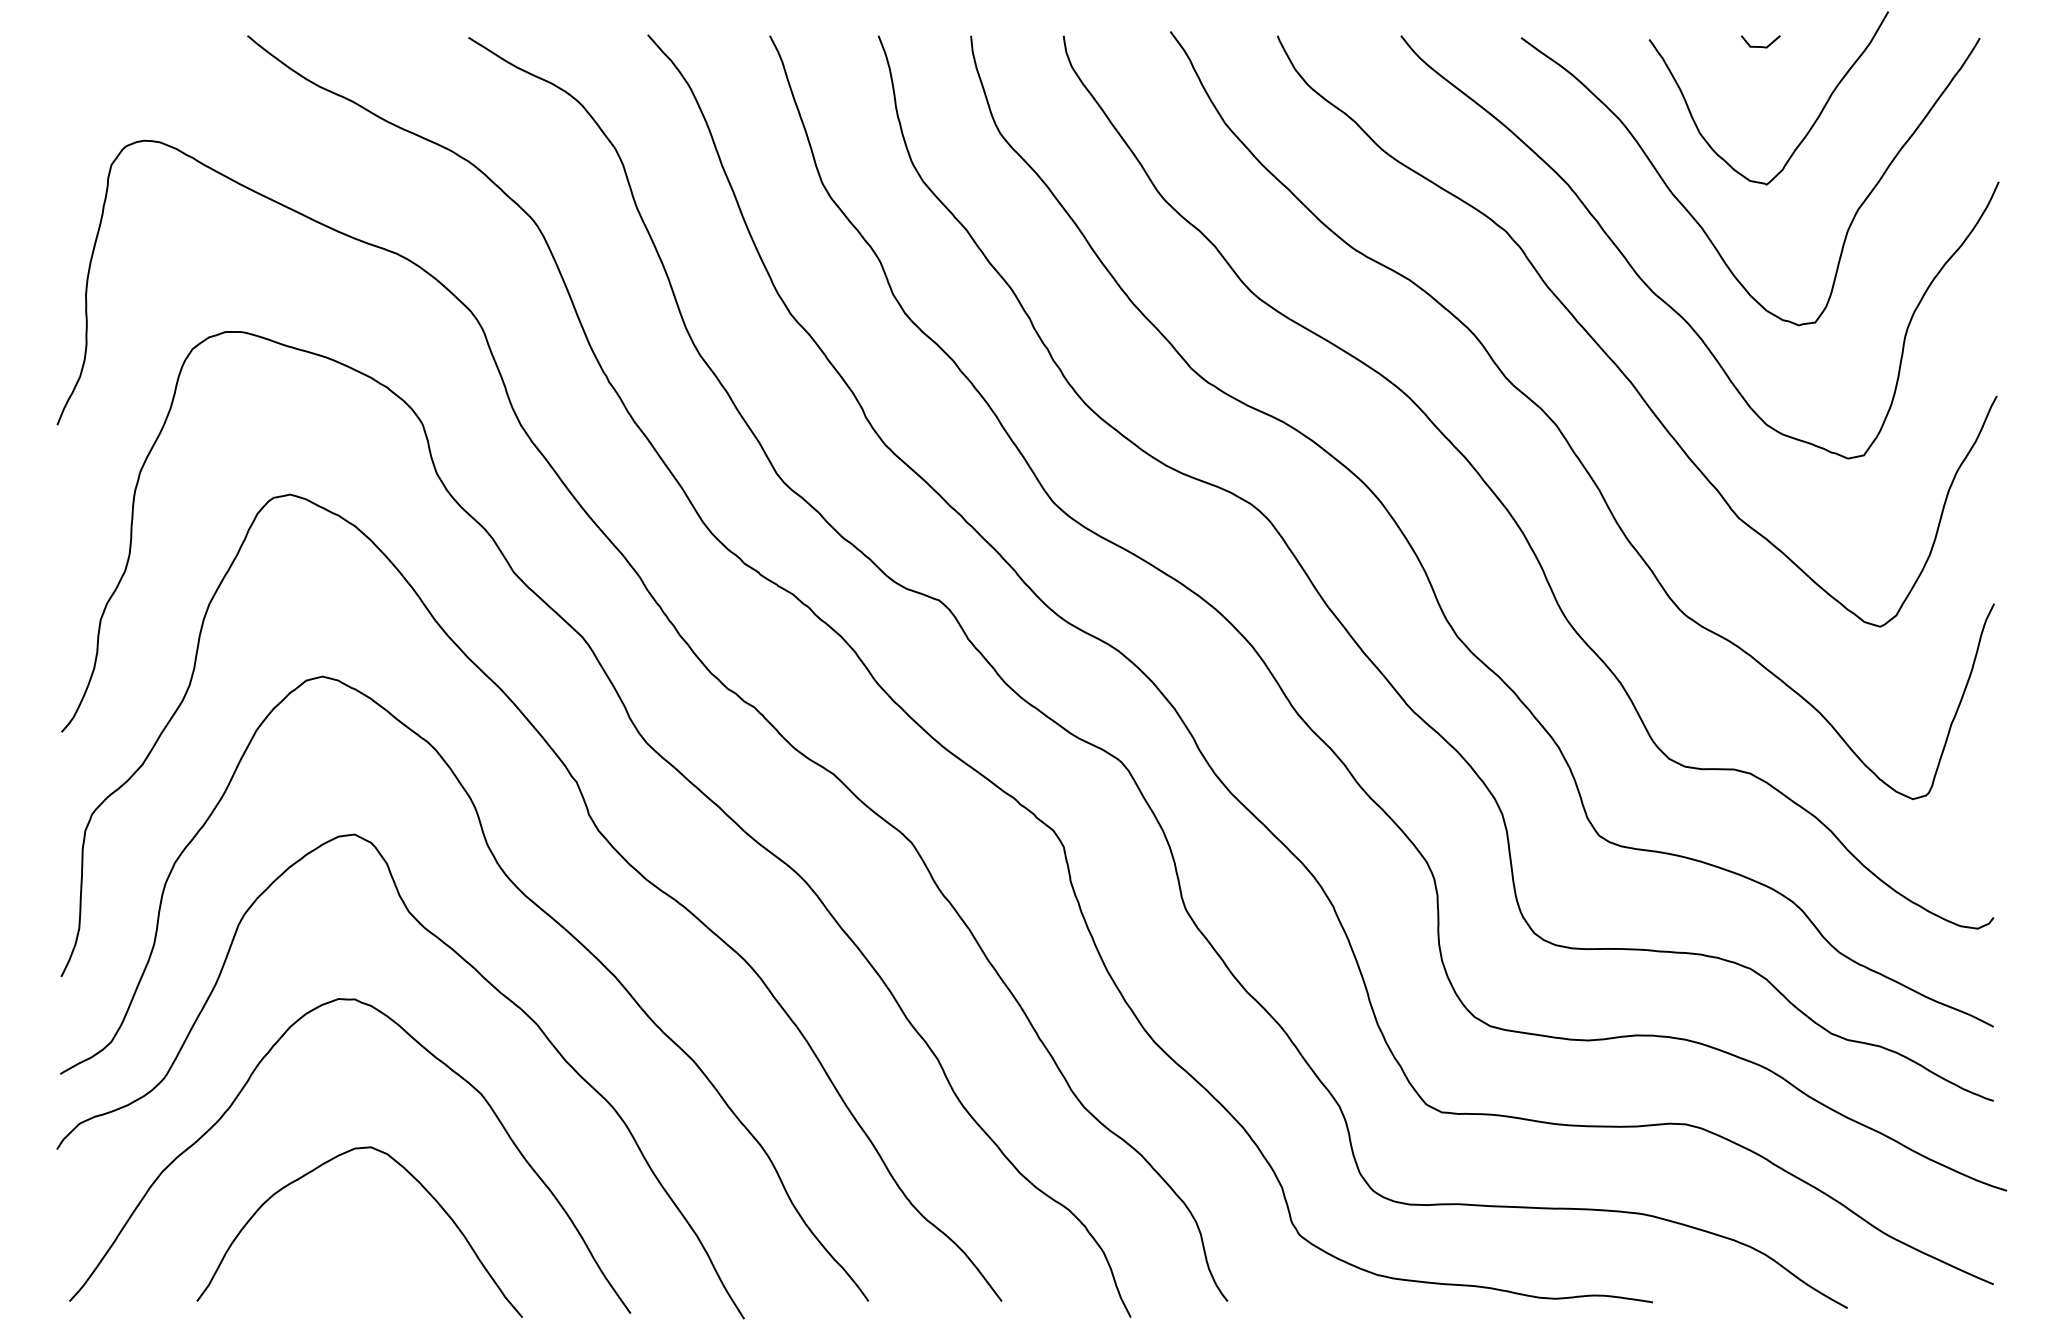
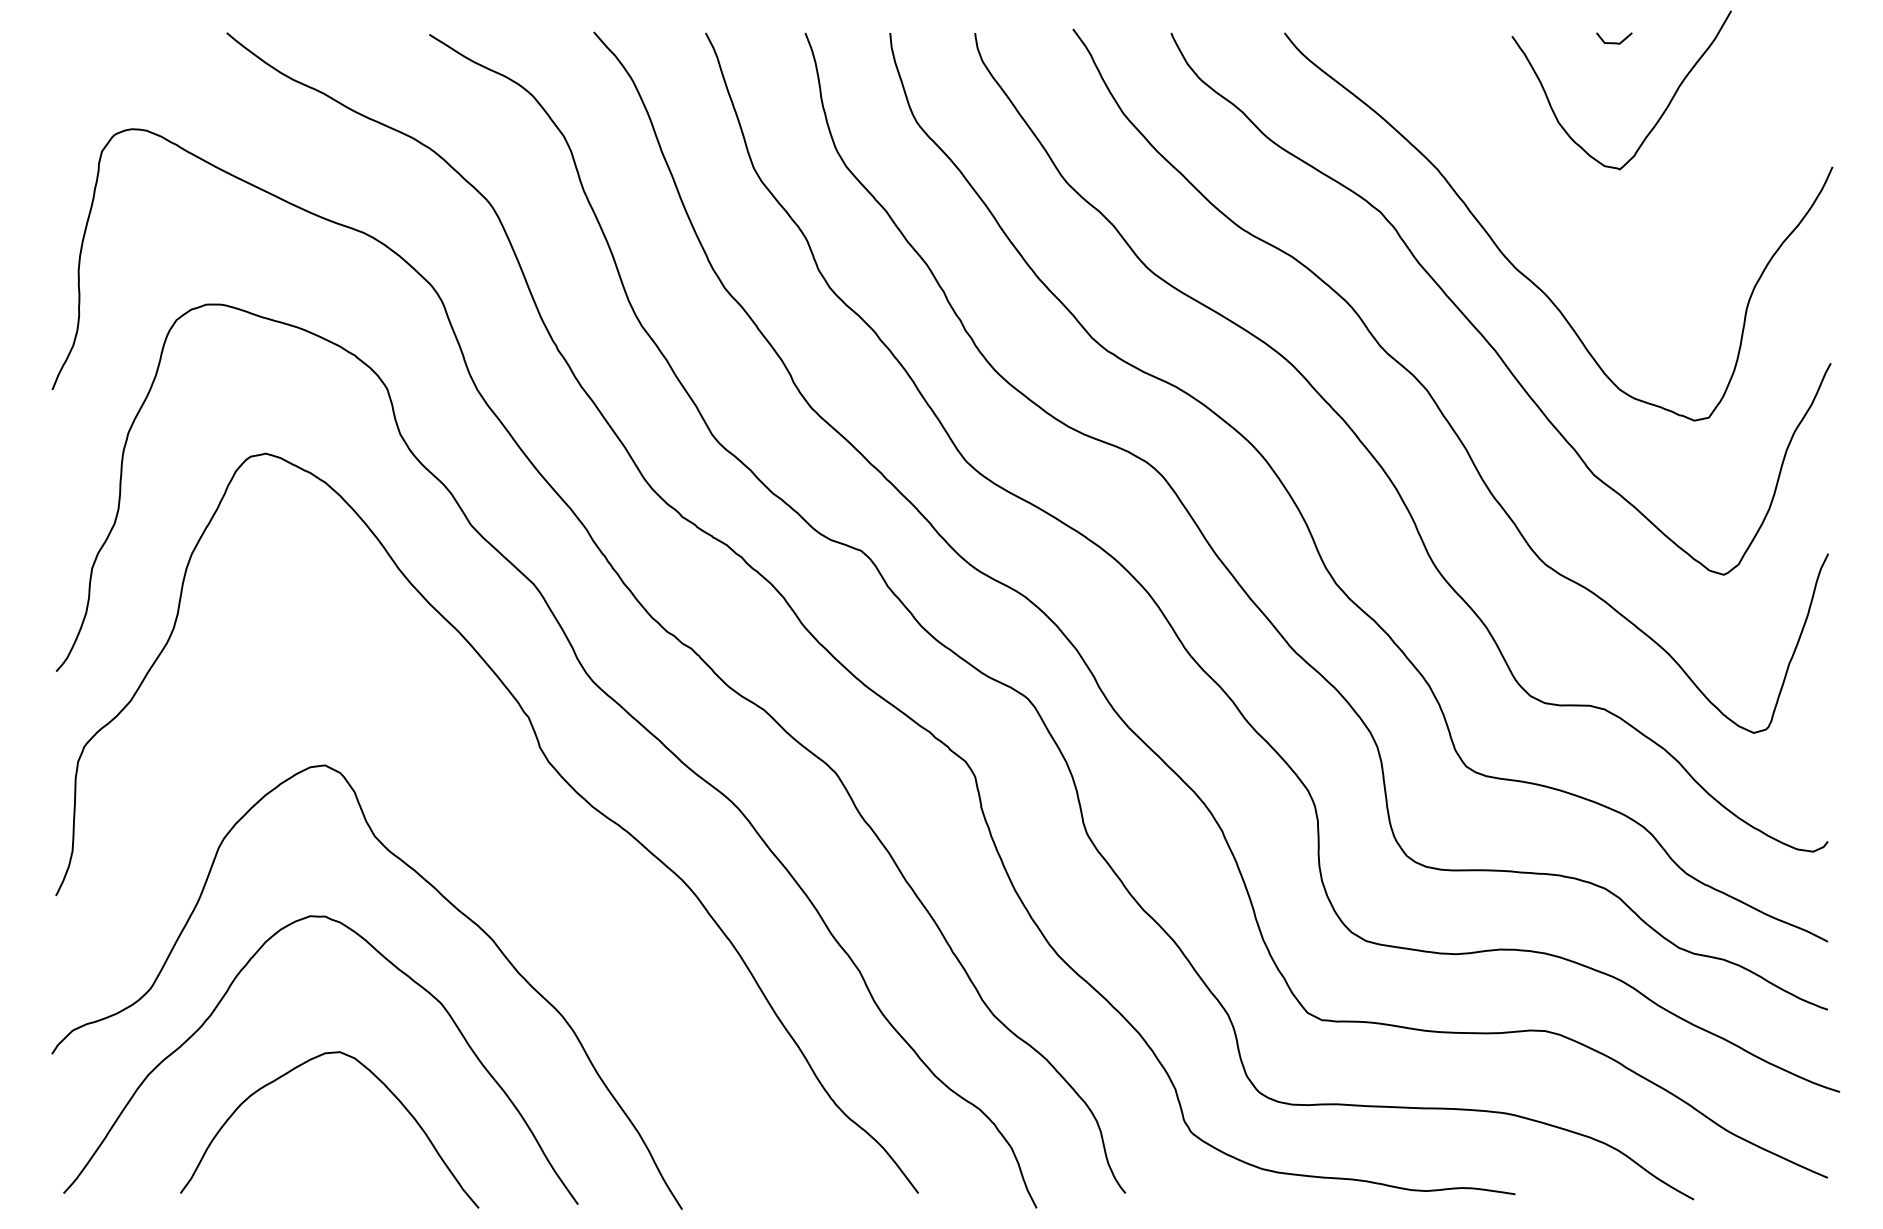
curve: (1702, 226) -> (1560, 207), removed
curve: (536, 906) -> (491, 831), removed

